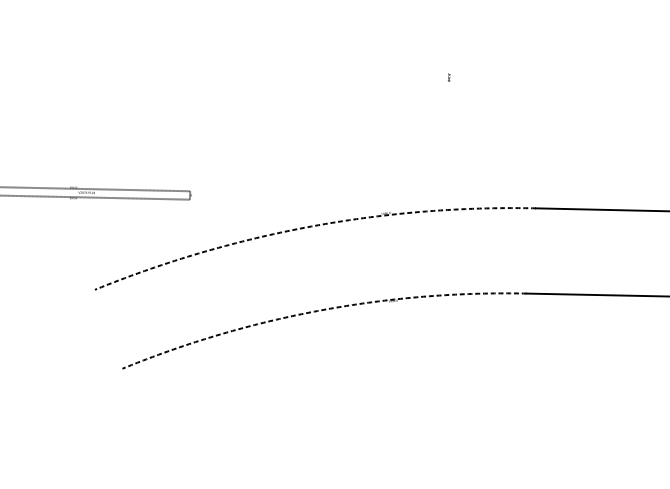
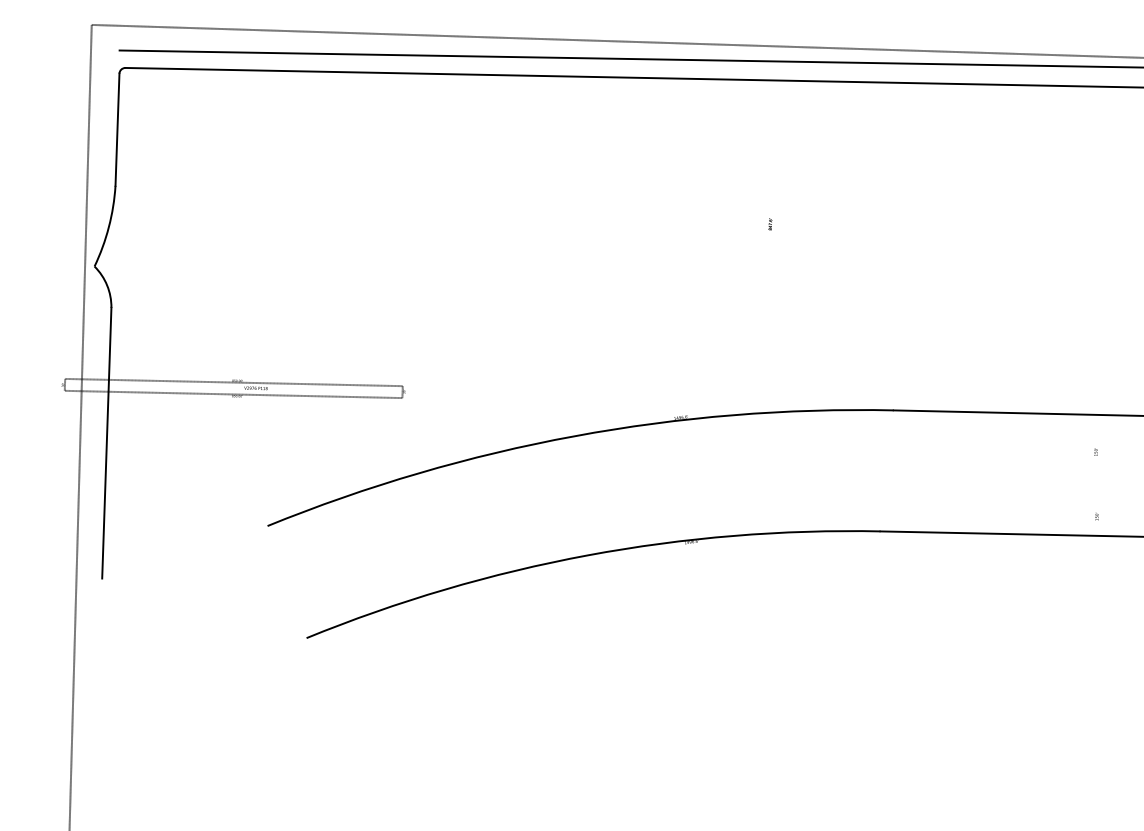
arc: (311, 226) -> (574, 436), dashed -> solid
line: (320, 310) -> (588, 555), dashed -> solid

